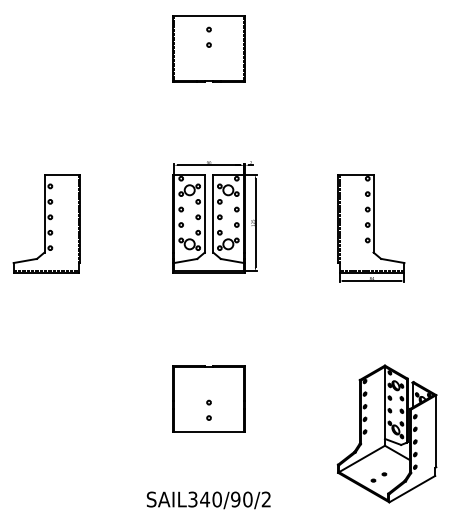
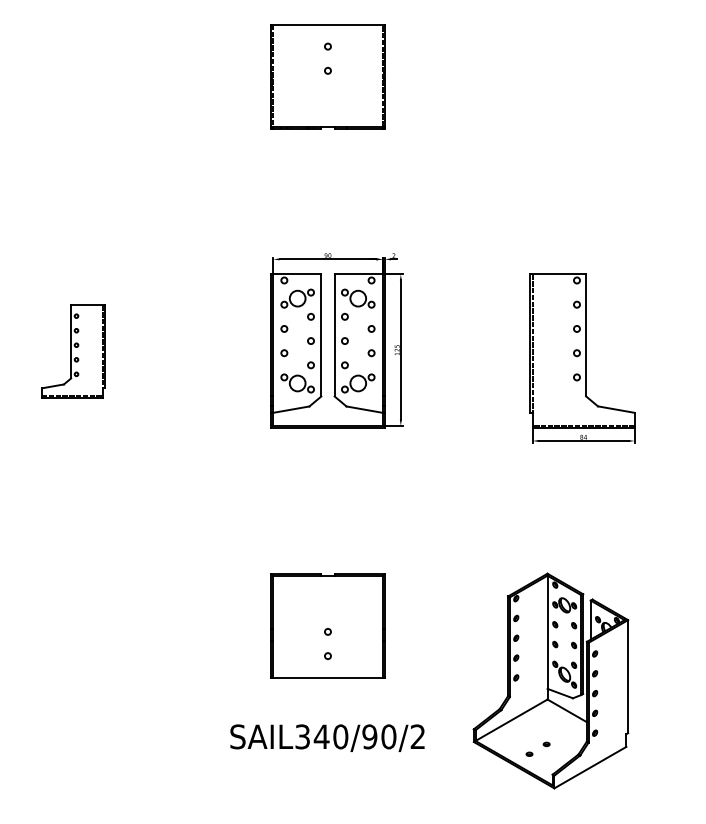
part: (46, 223) -> (72, 350), size x0.6
part: (386, 433) -> (549, 680), moved
text: (208, 500) -> (327, 738), moved

